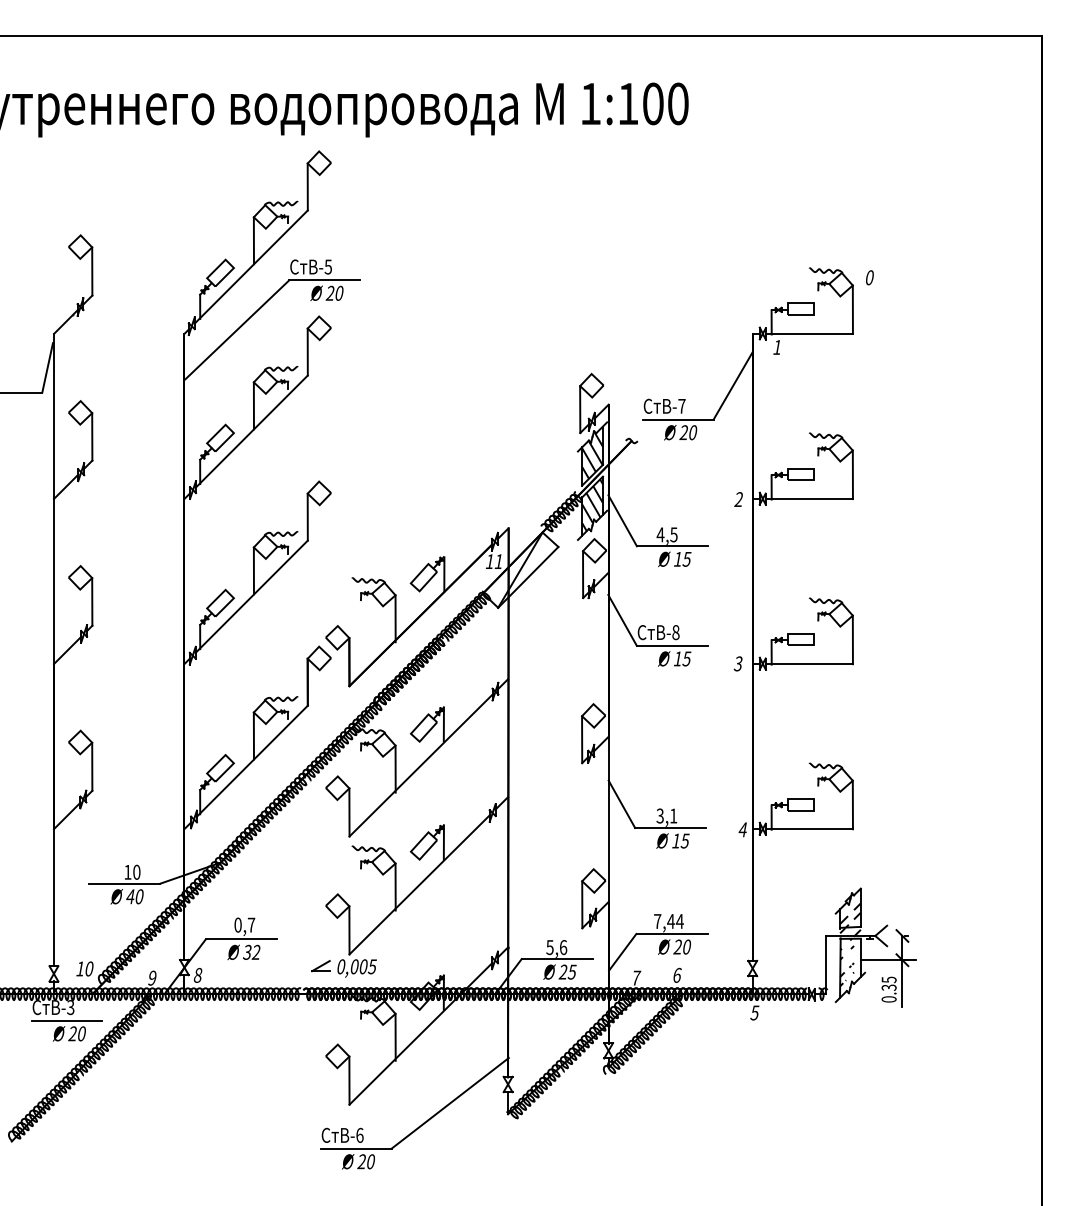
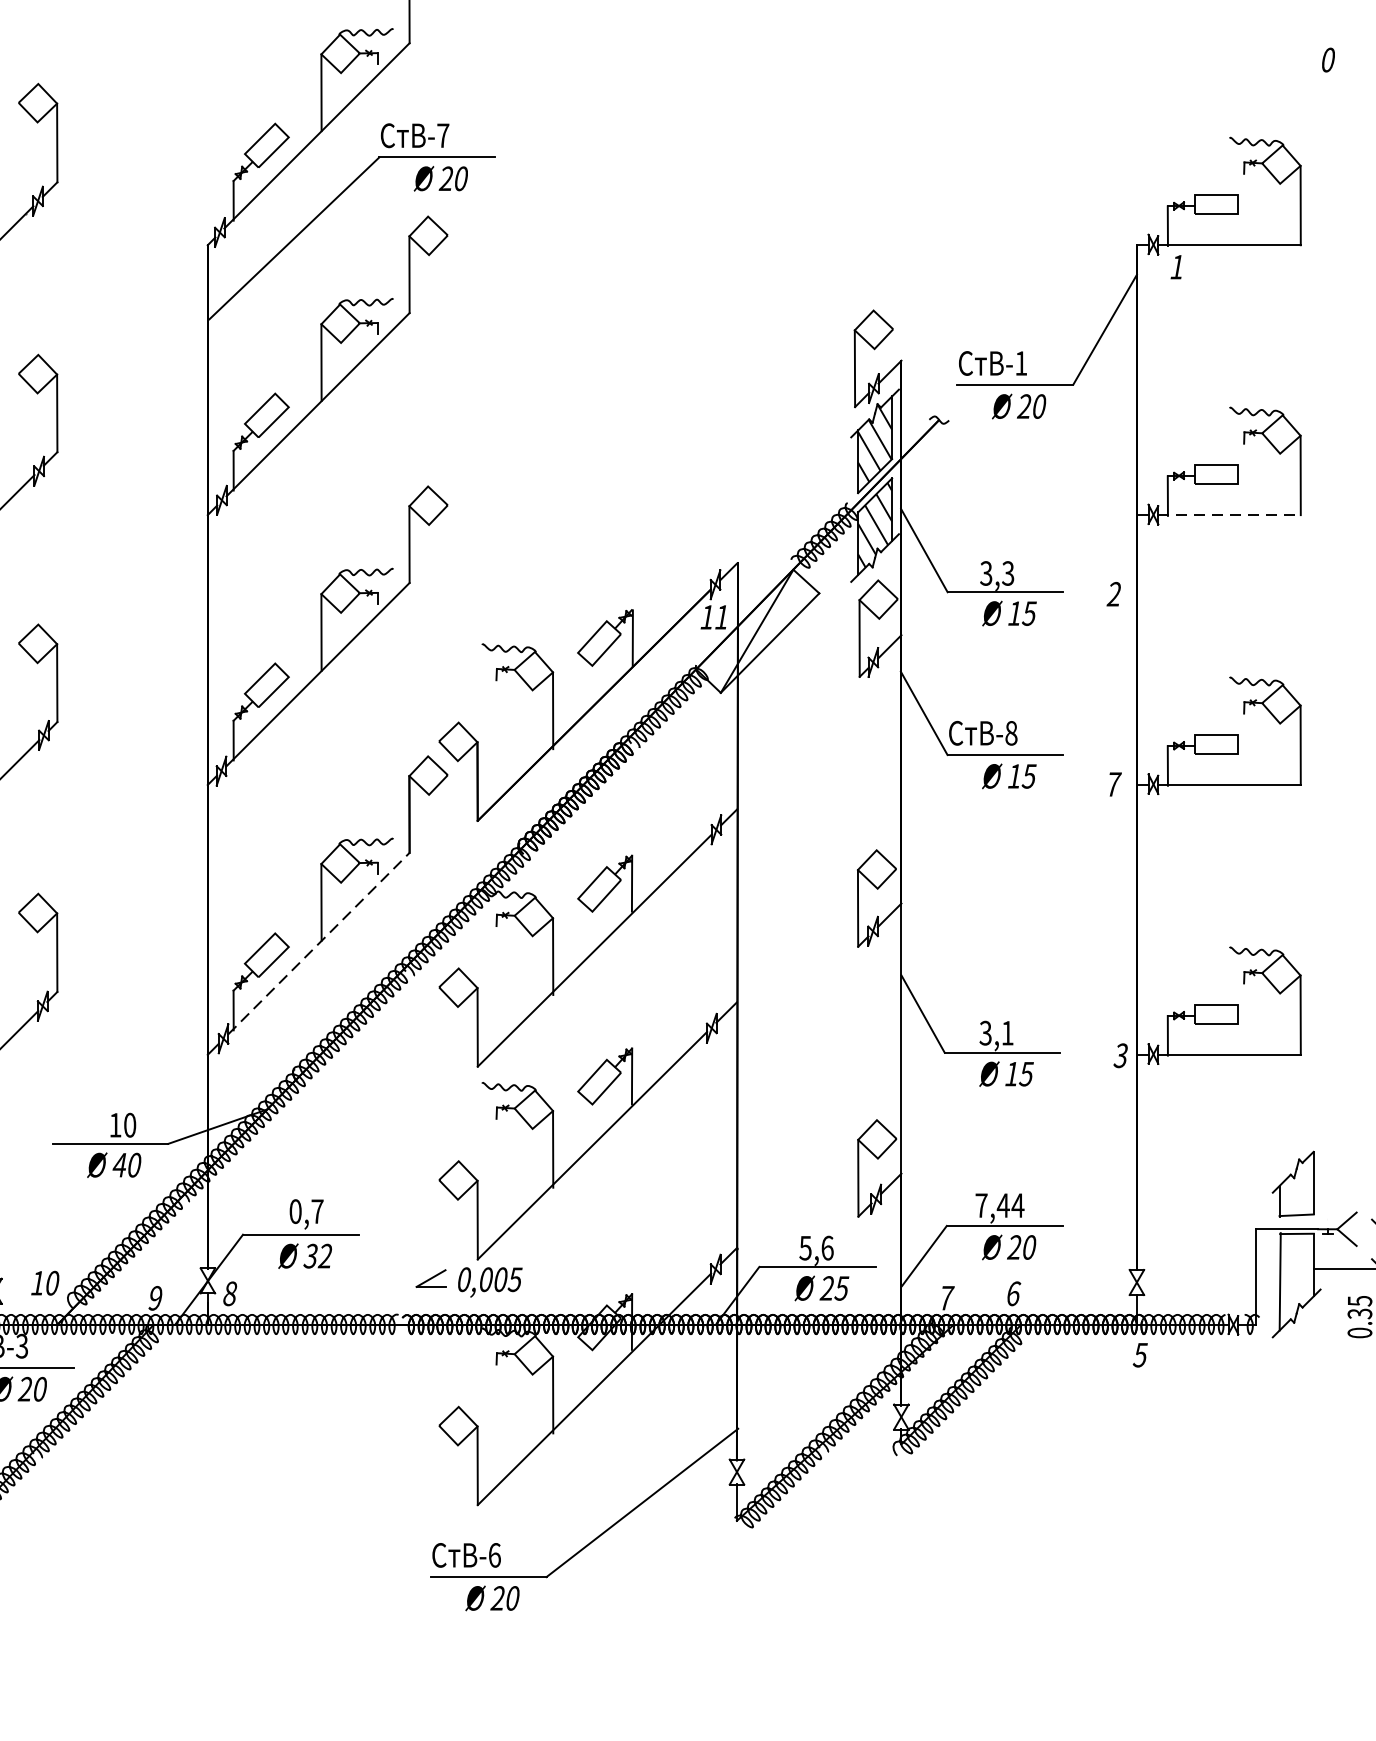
text: (328, 266) -> (443, 134), -5 -> -7
text: (869, 277) -> (1327, 59), moved
text: (681, 406) -> (1020, 363), -7 -> -1
text: (738, 499) -> (1113, 594), moved
line: (809, 499) -> (1229, 515), solid -> dashed
text: (666, 534) -> (995, 572), 4,5 -> 3,3
text: (738, 663) -> (1113, 783), 3 -> 7
line: (252, 760) -> (319, 942), solid -> dashed
text: (742, 829) -> (1120, 1055), 4 -> 3
hatch: (850, 940) -> (1296, 1236), removed

